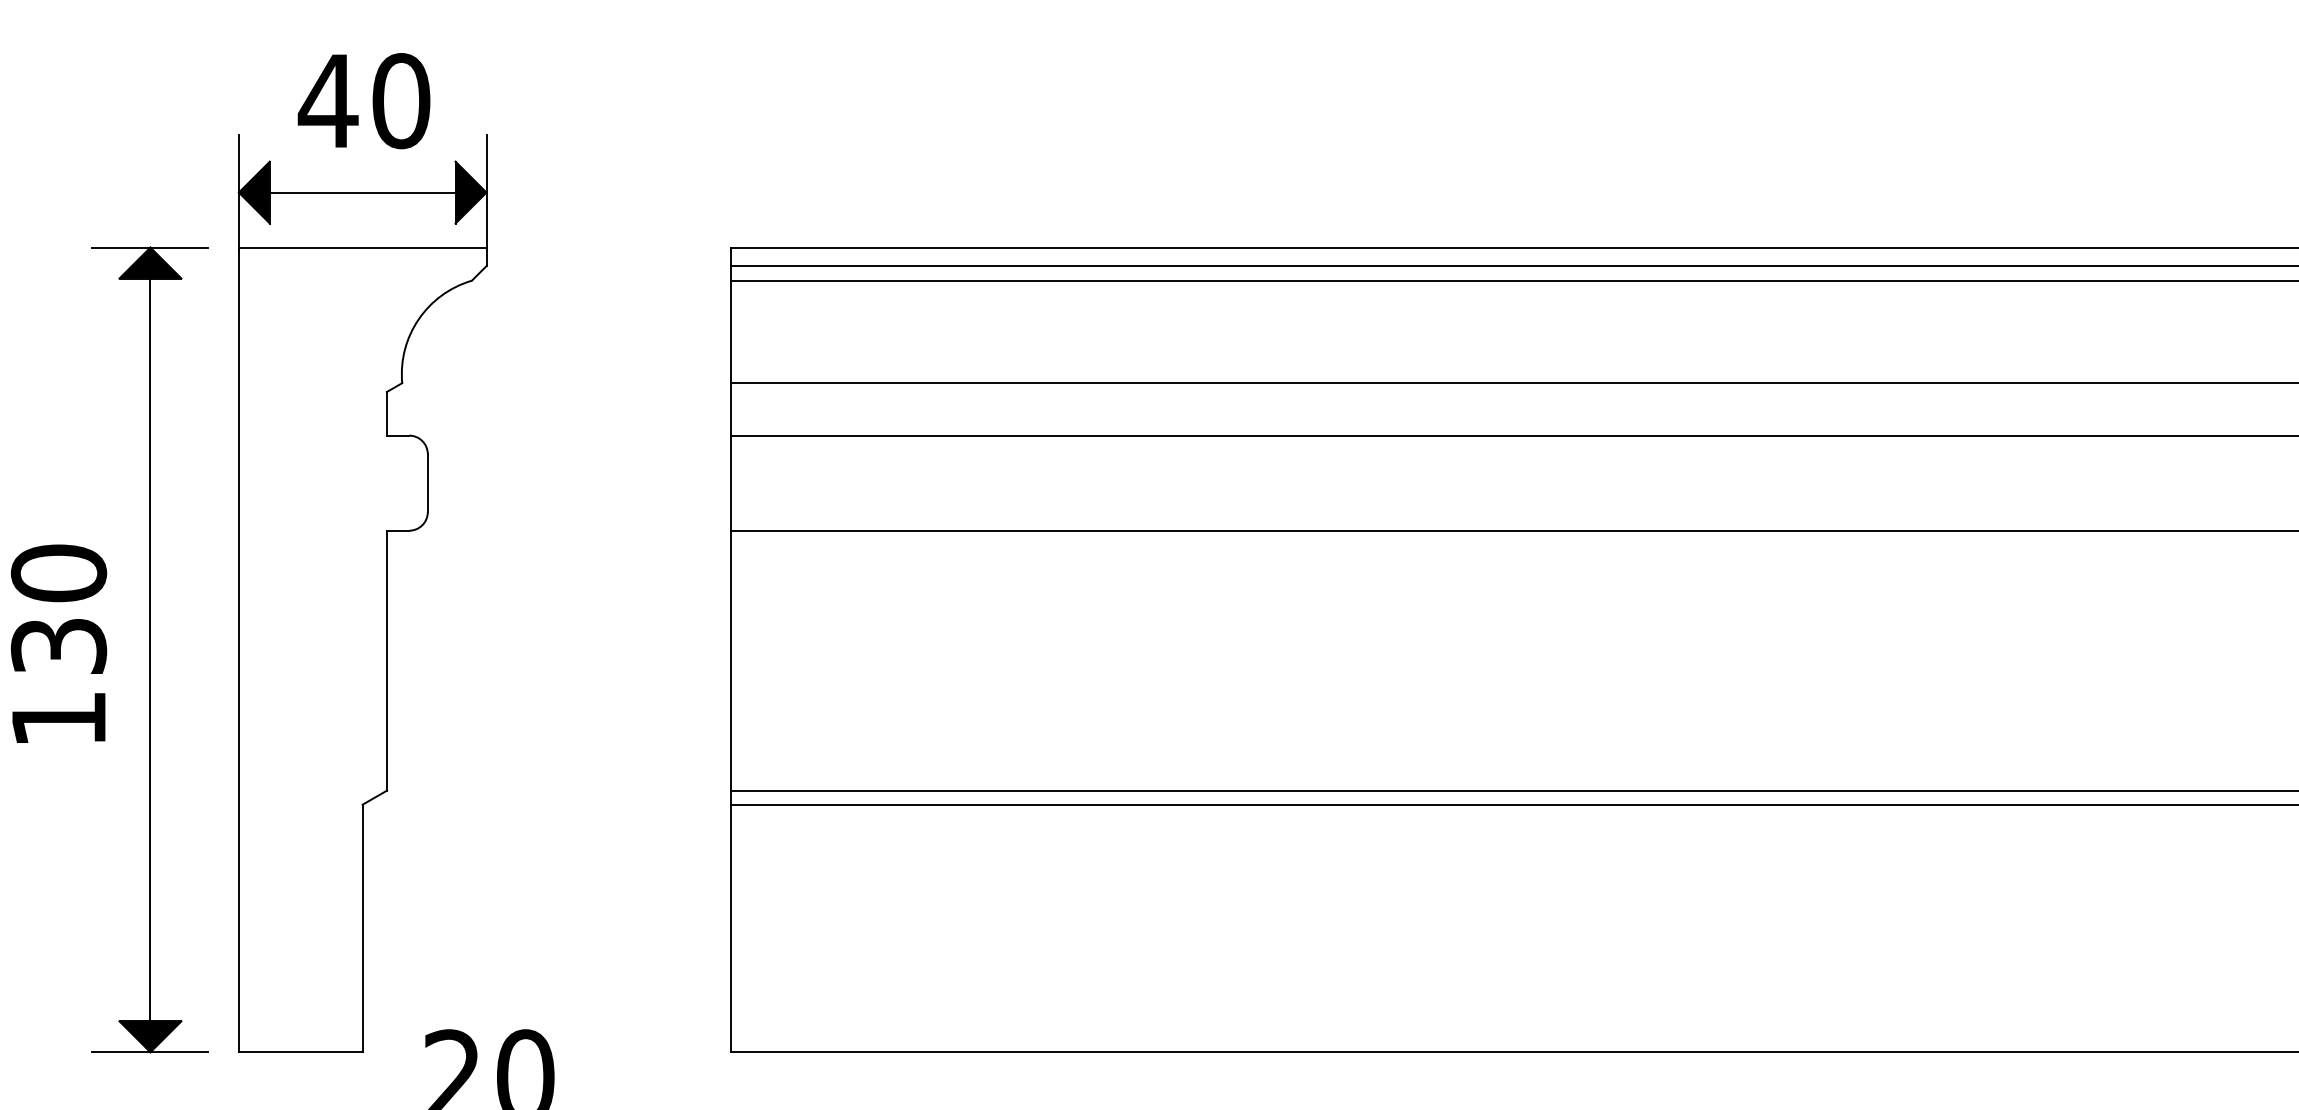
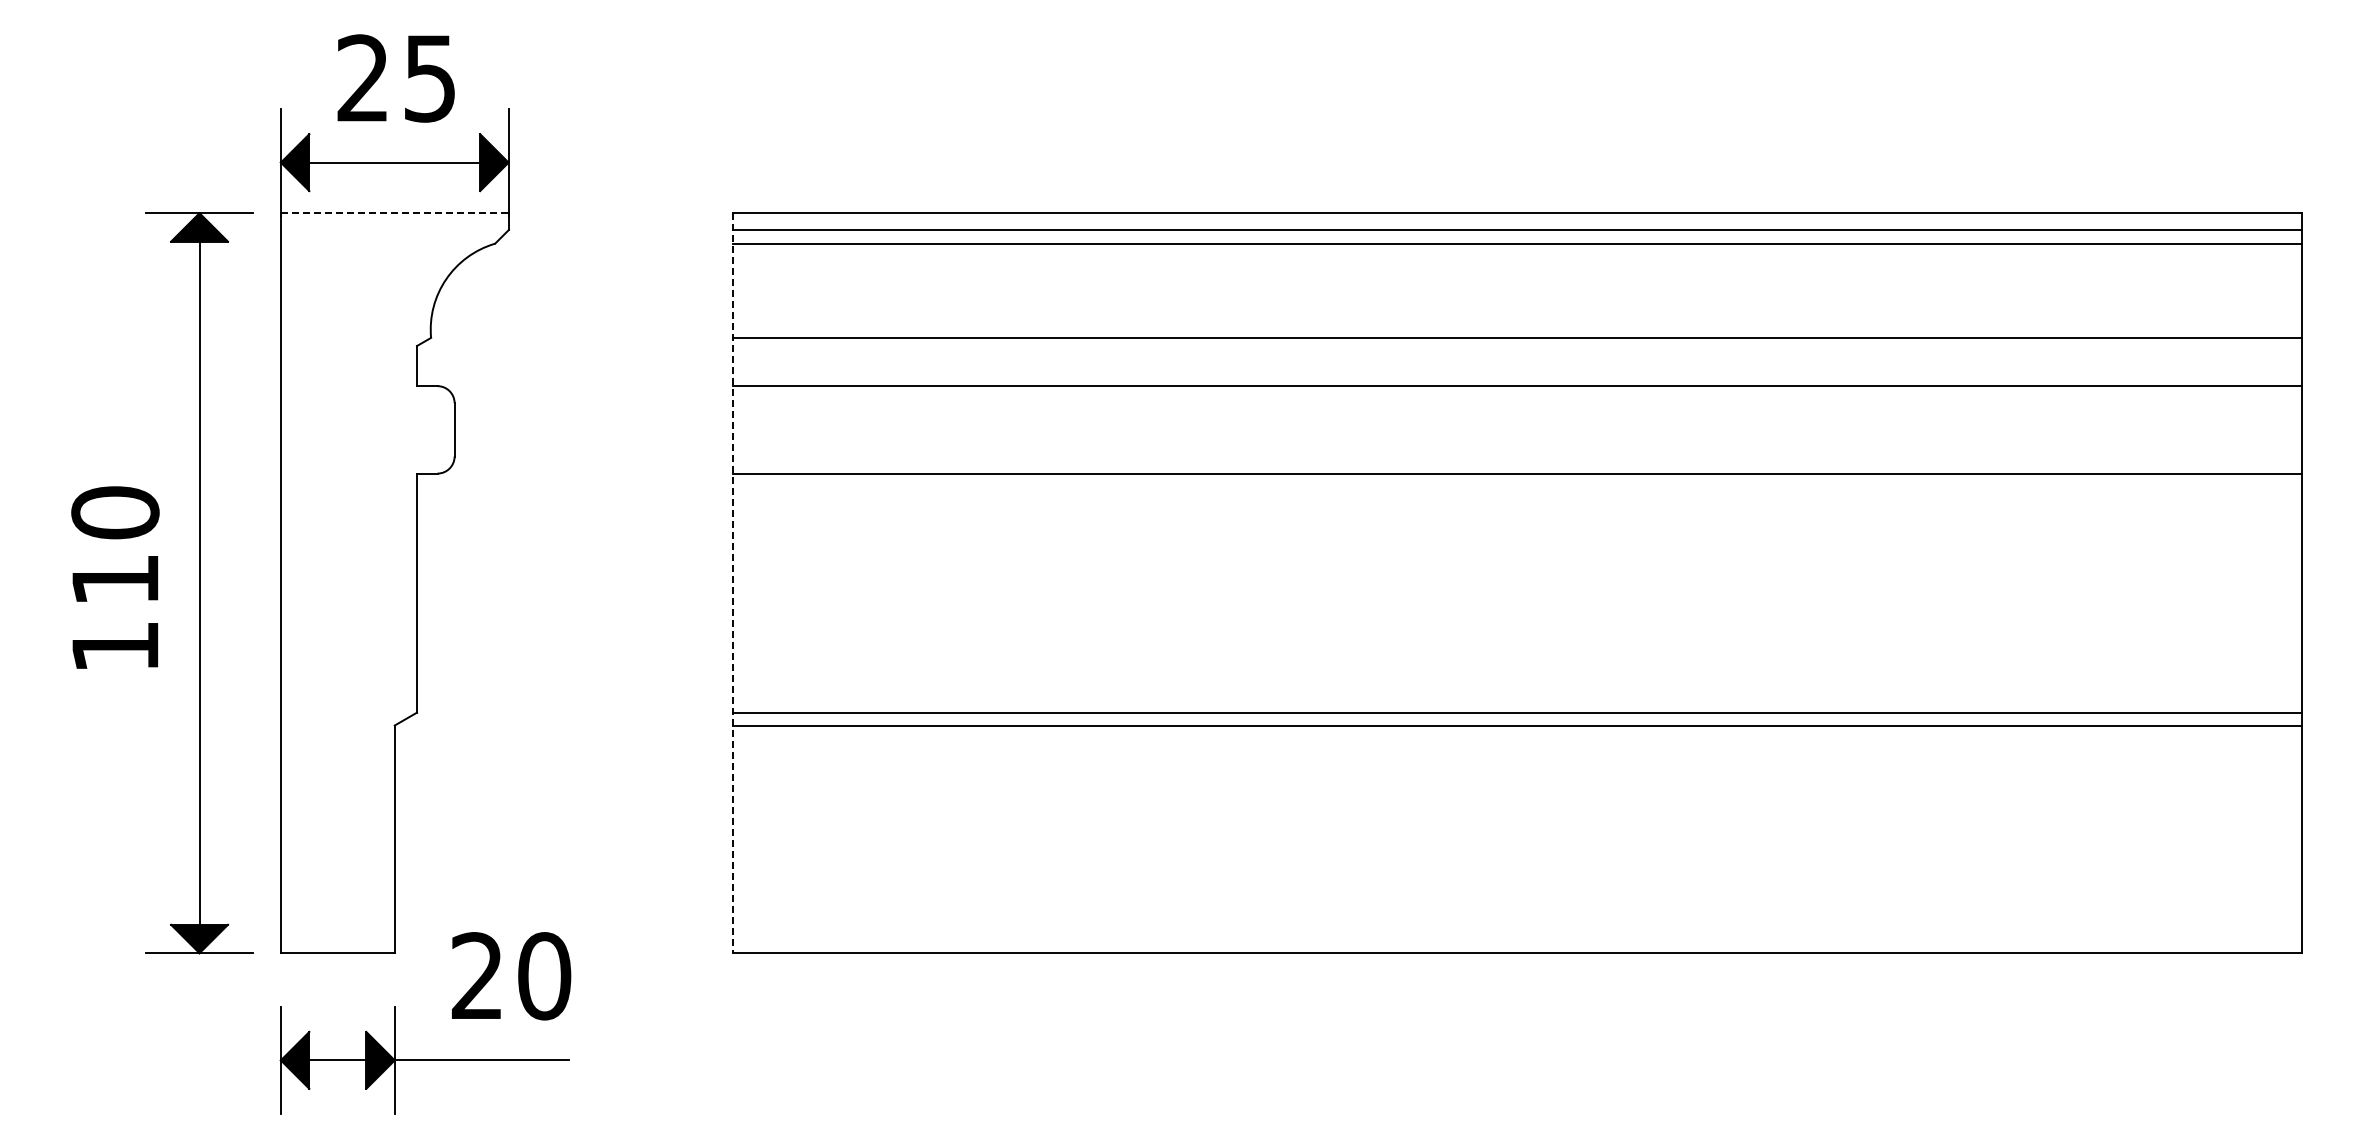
text: (363, 101) -> (395, 78), 40 -> 25
line: (362, 247) -> (394, 213), solid -> dashed
text: (59, 645) -> (115, 579), 130 -> 110
line: (731, 650) -> (733, 583), solid -> dashed

